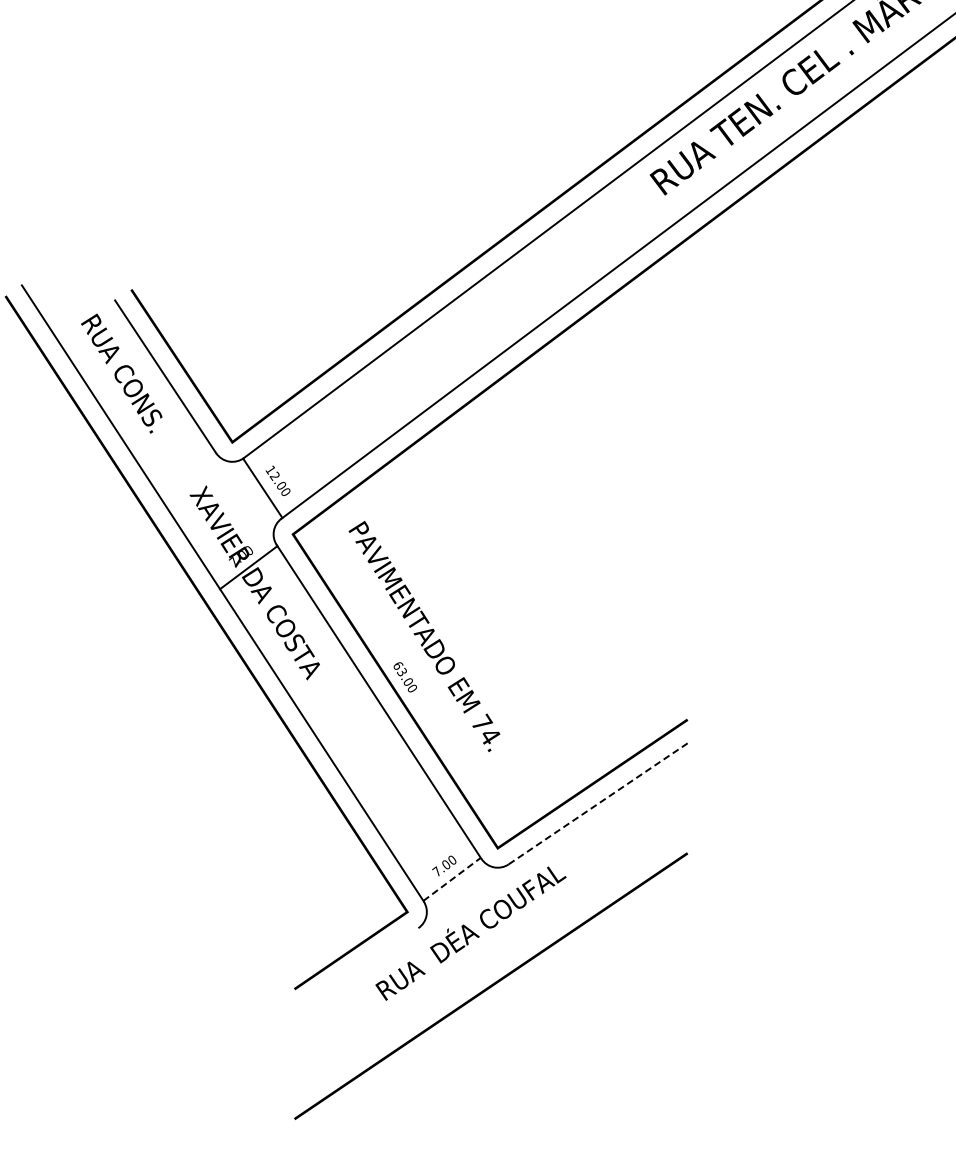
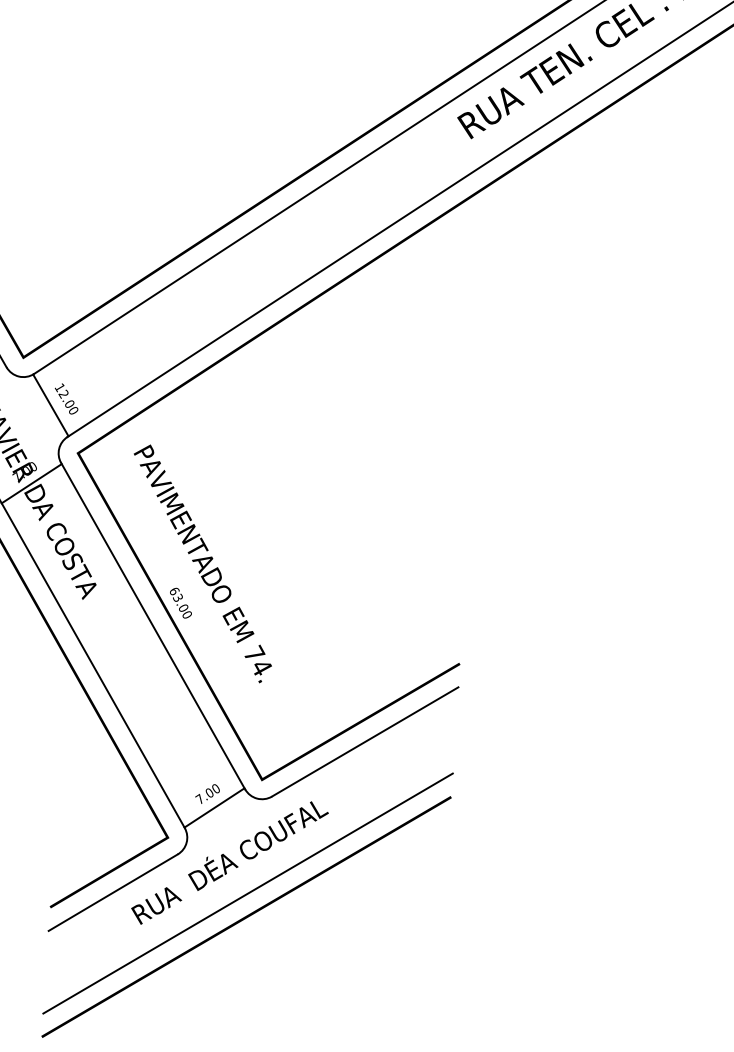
line: (597, 804) -> (364, 742), dashed -> solid
line: (452, 879) -> (214, 808), dashed -> solid
line: (490, 962) -> (247, 893), added
line: (356, 970) -> (113, 892), added

